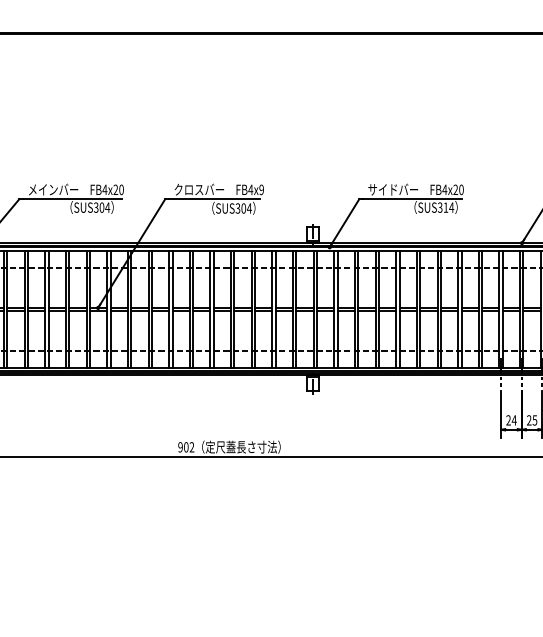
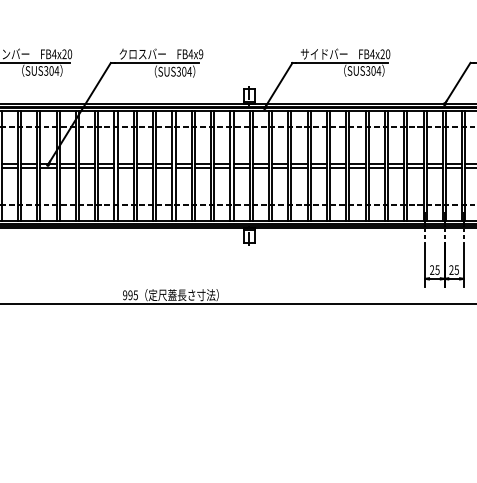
text: (445, 207) -> (373, 70), SUS314 -> SUS304
text: (513, 420) -> (436, 270), 24 -> 25
text: (189, 447) -> (133, 295), 902 -> 995

